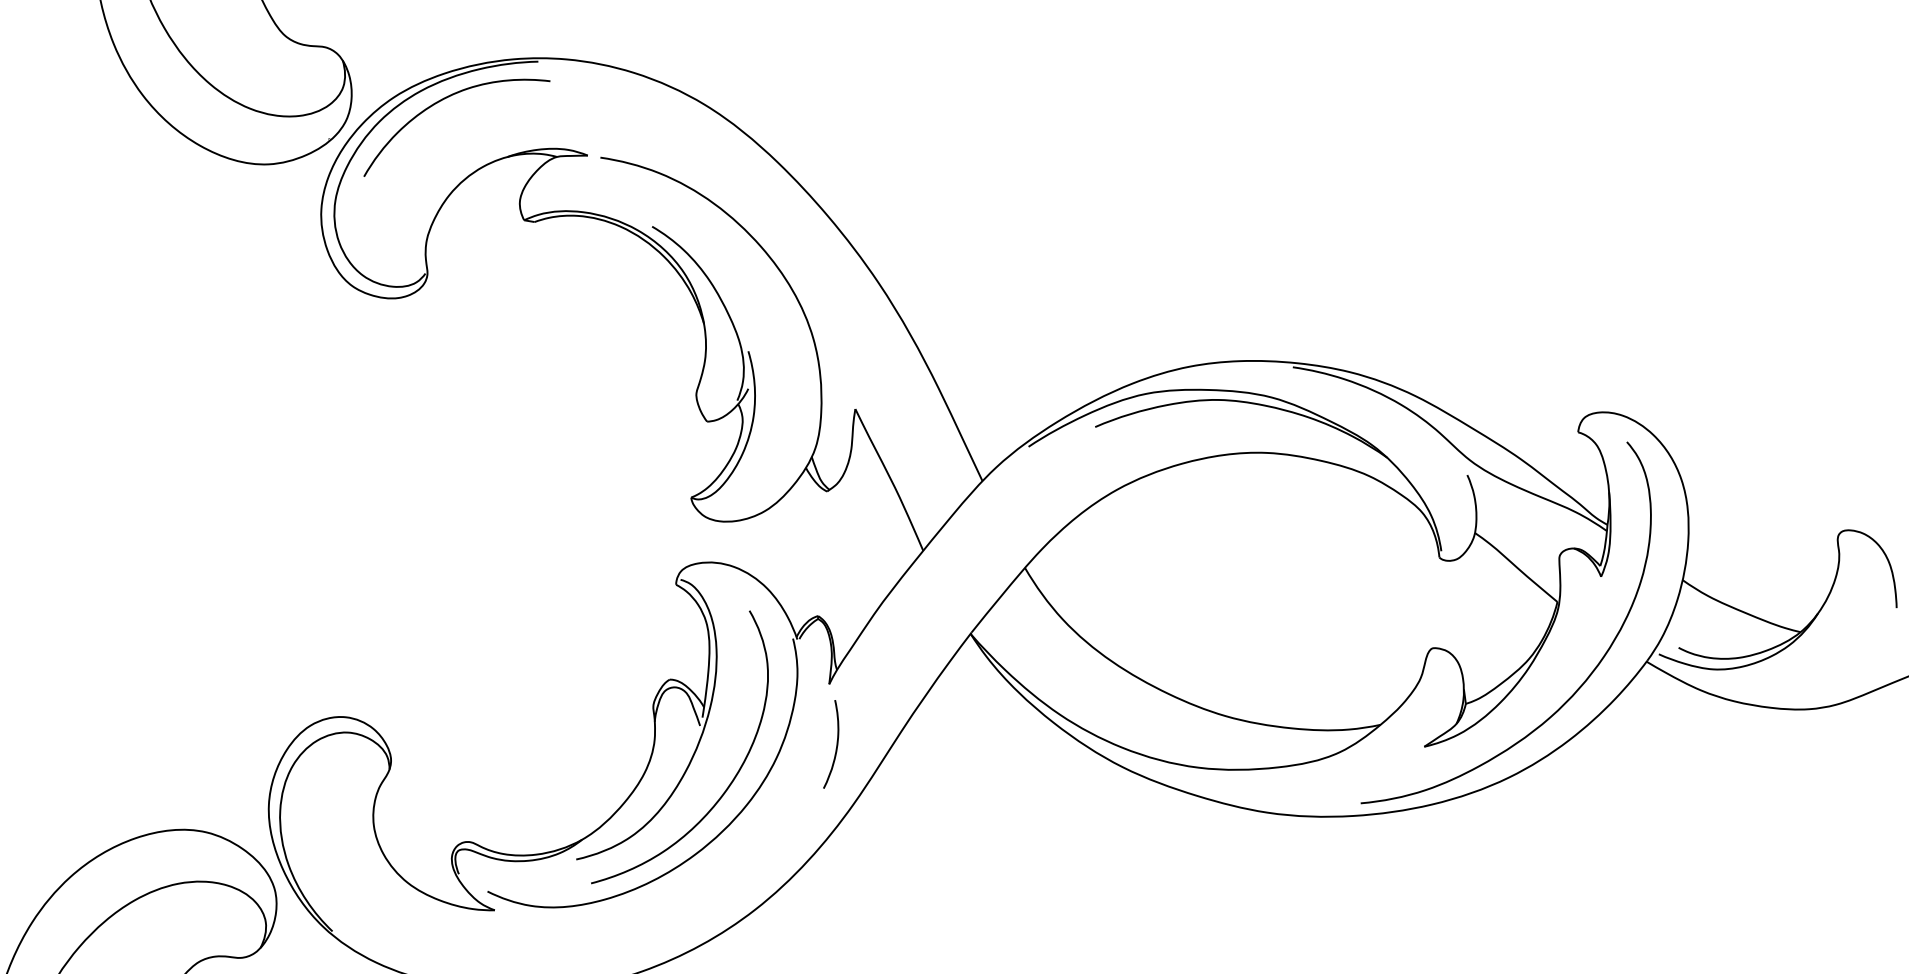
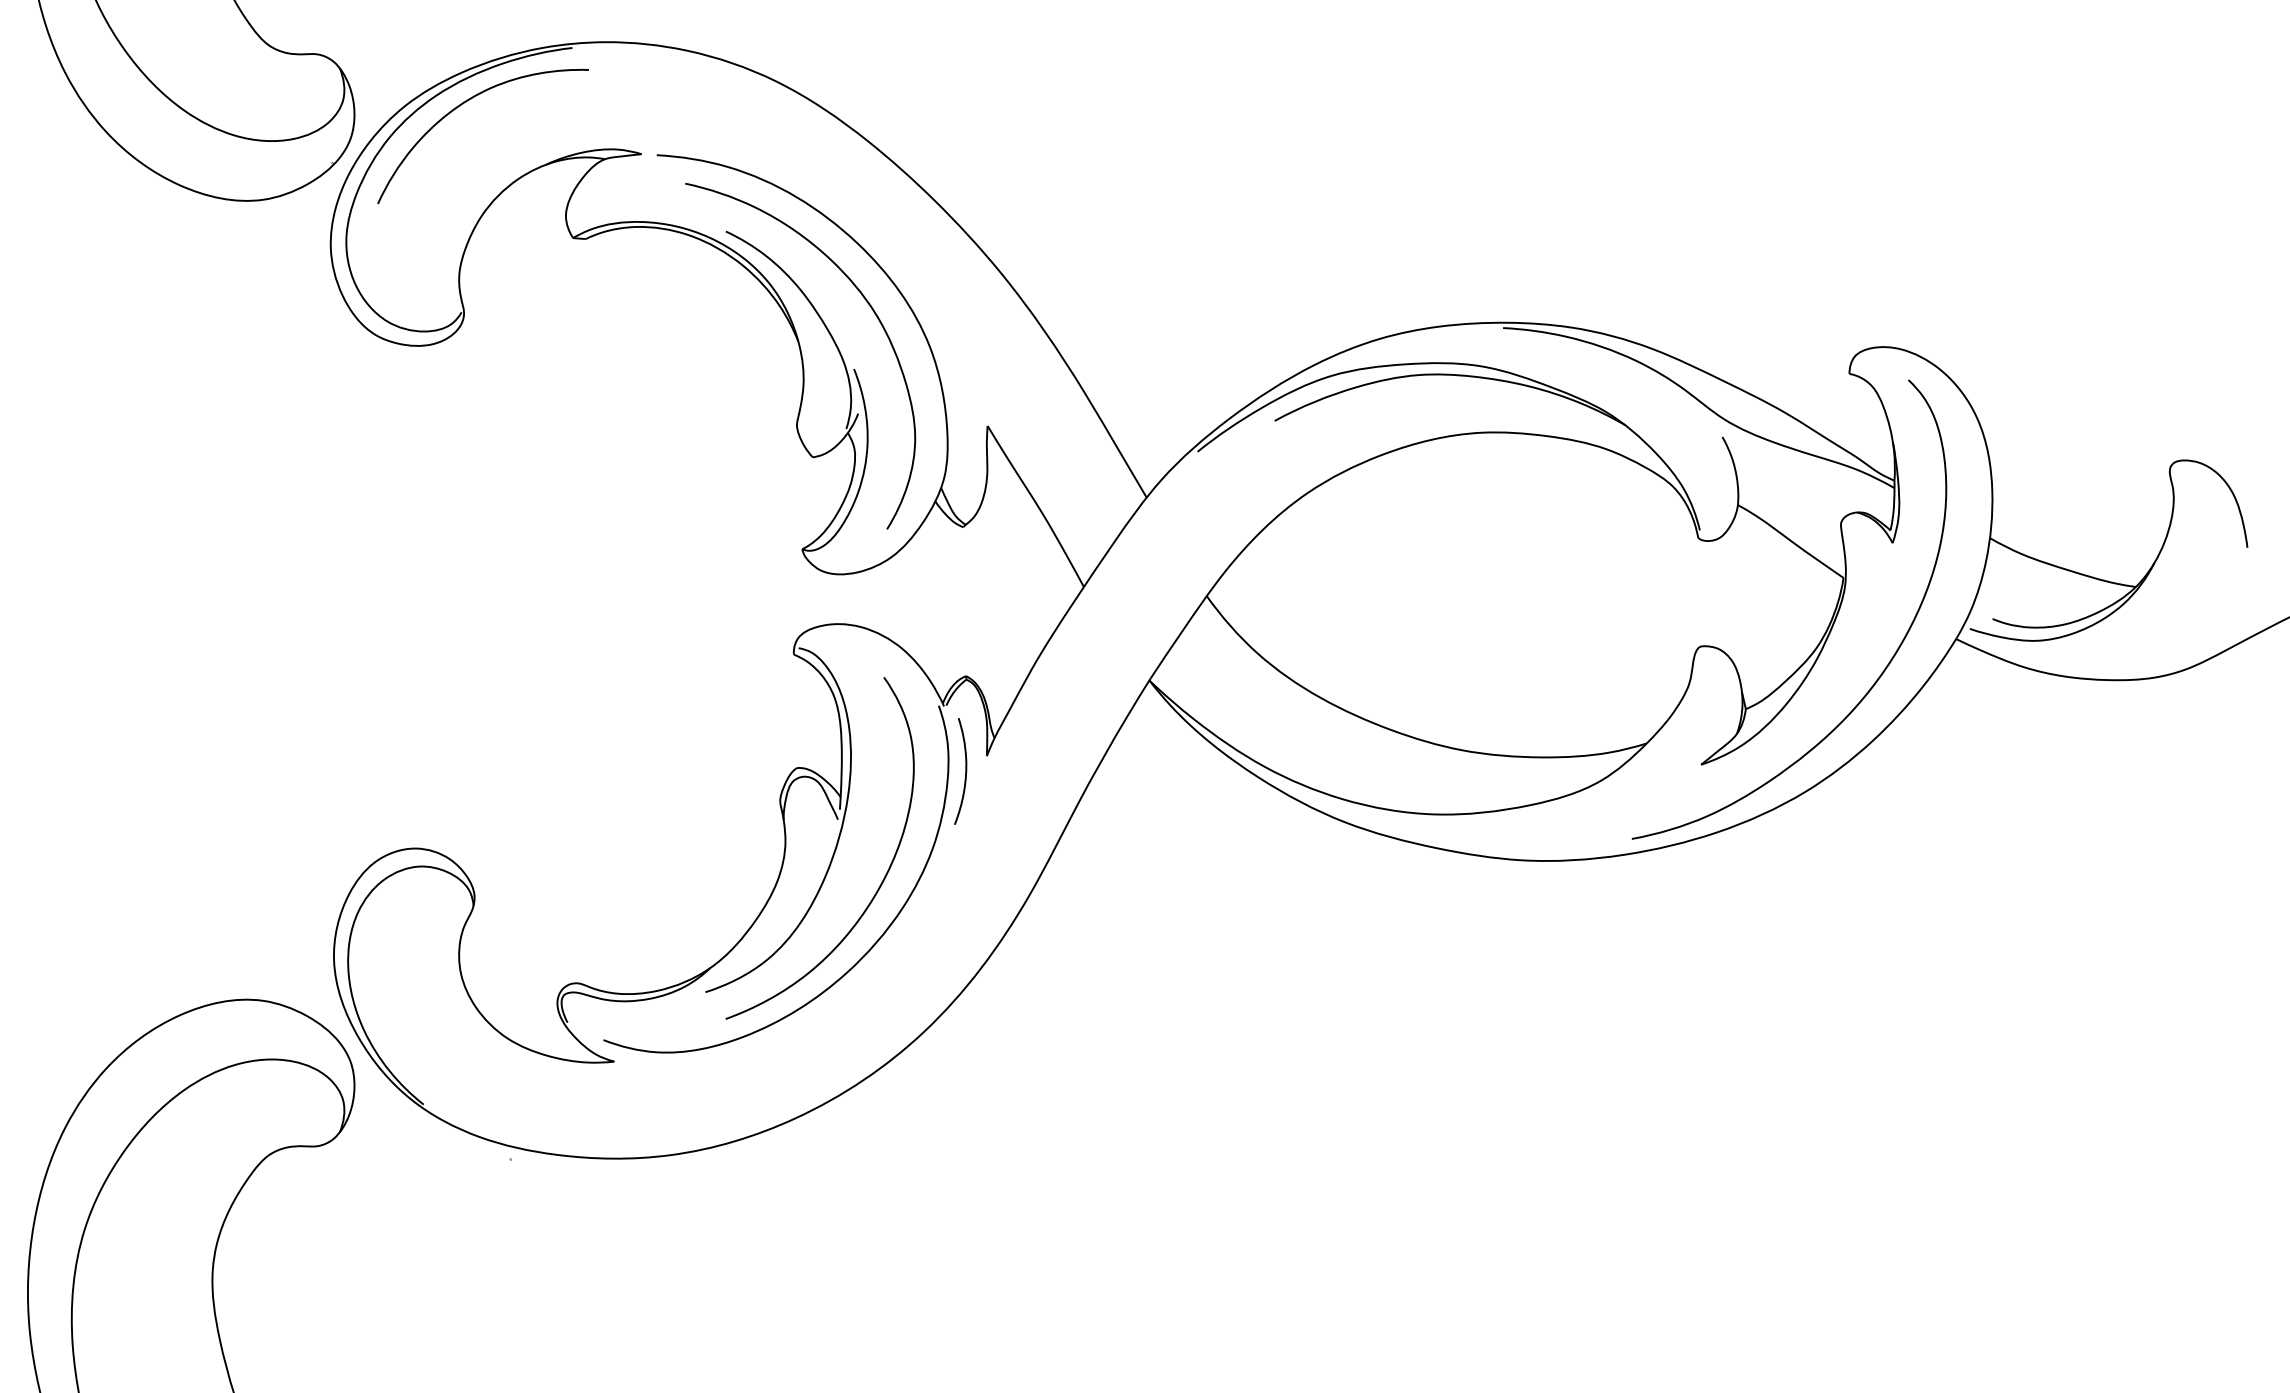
curve: (767, 302) -> (871, 309), added
curve: (836, 745) -> (965, 771), moved

